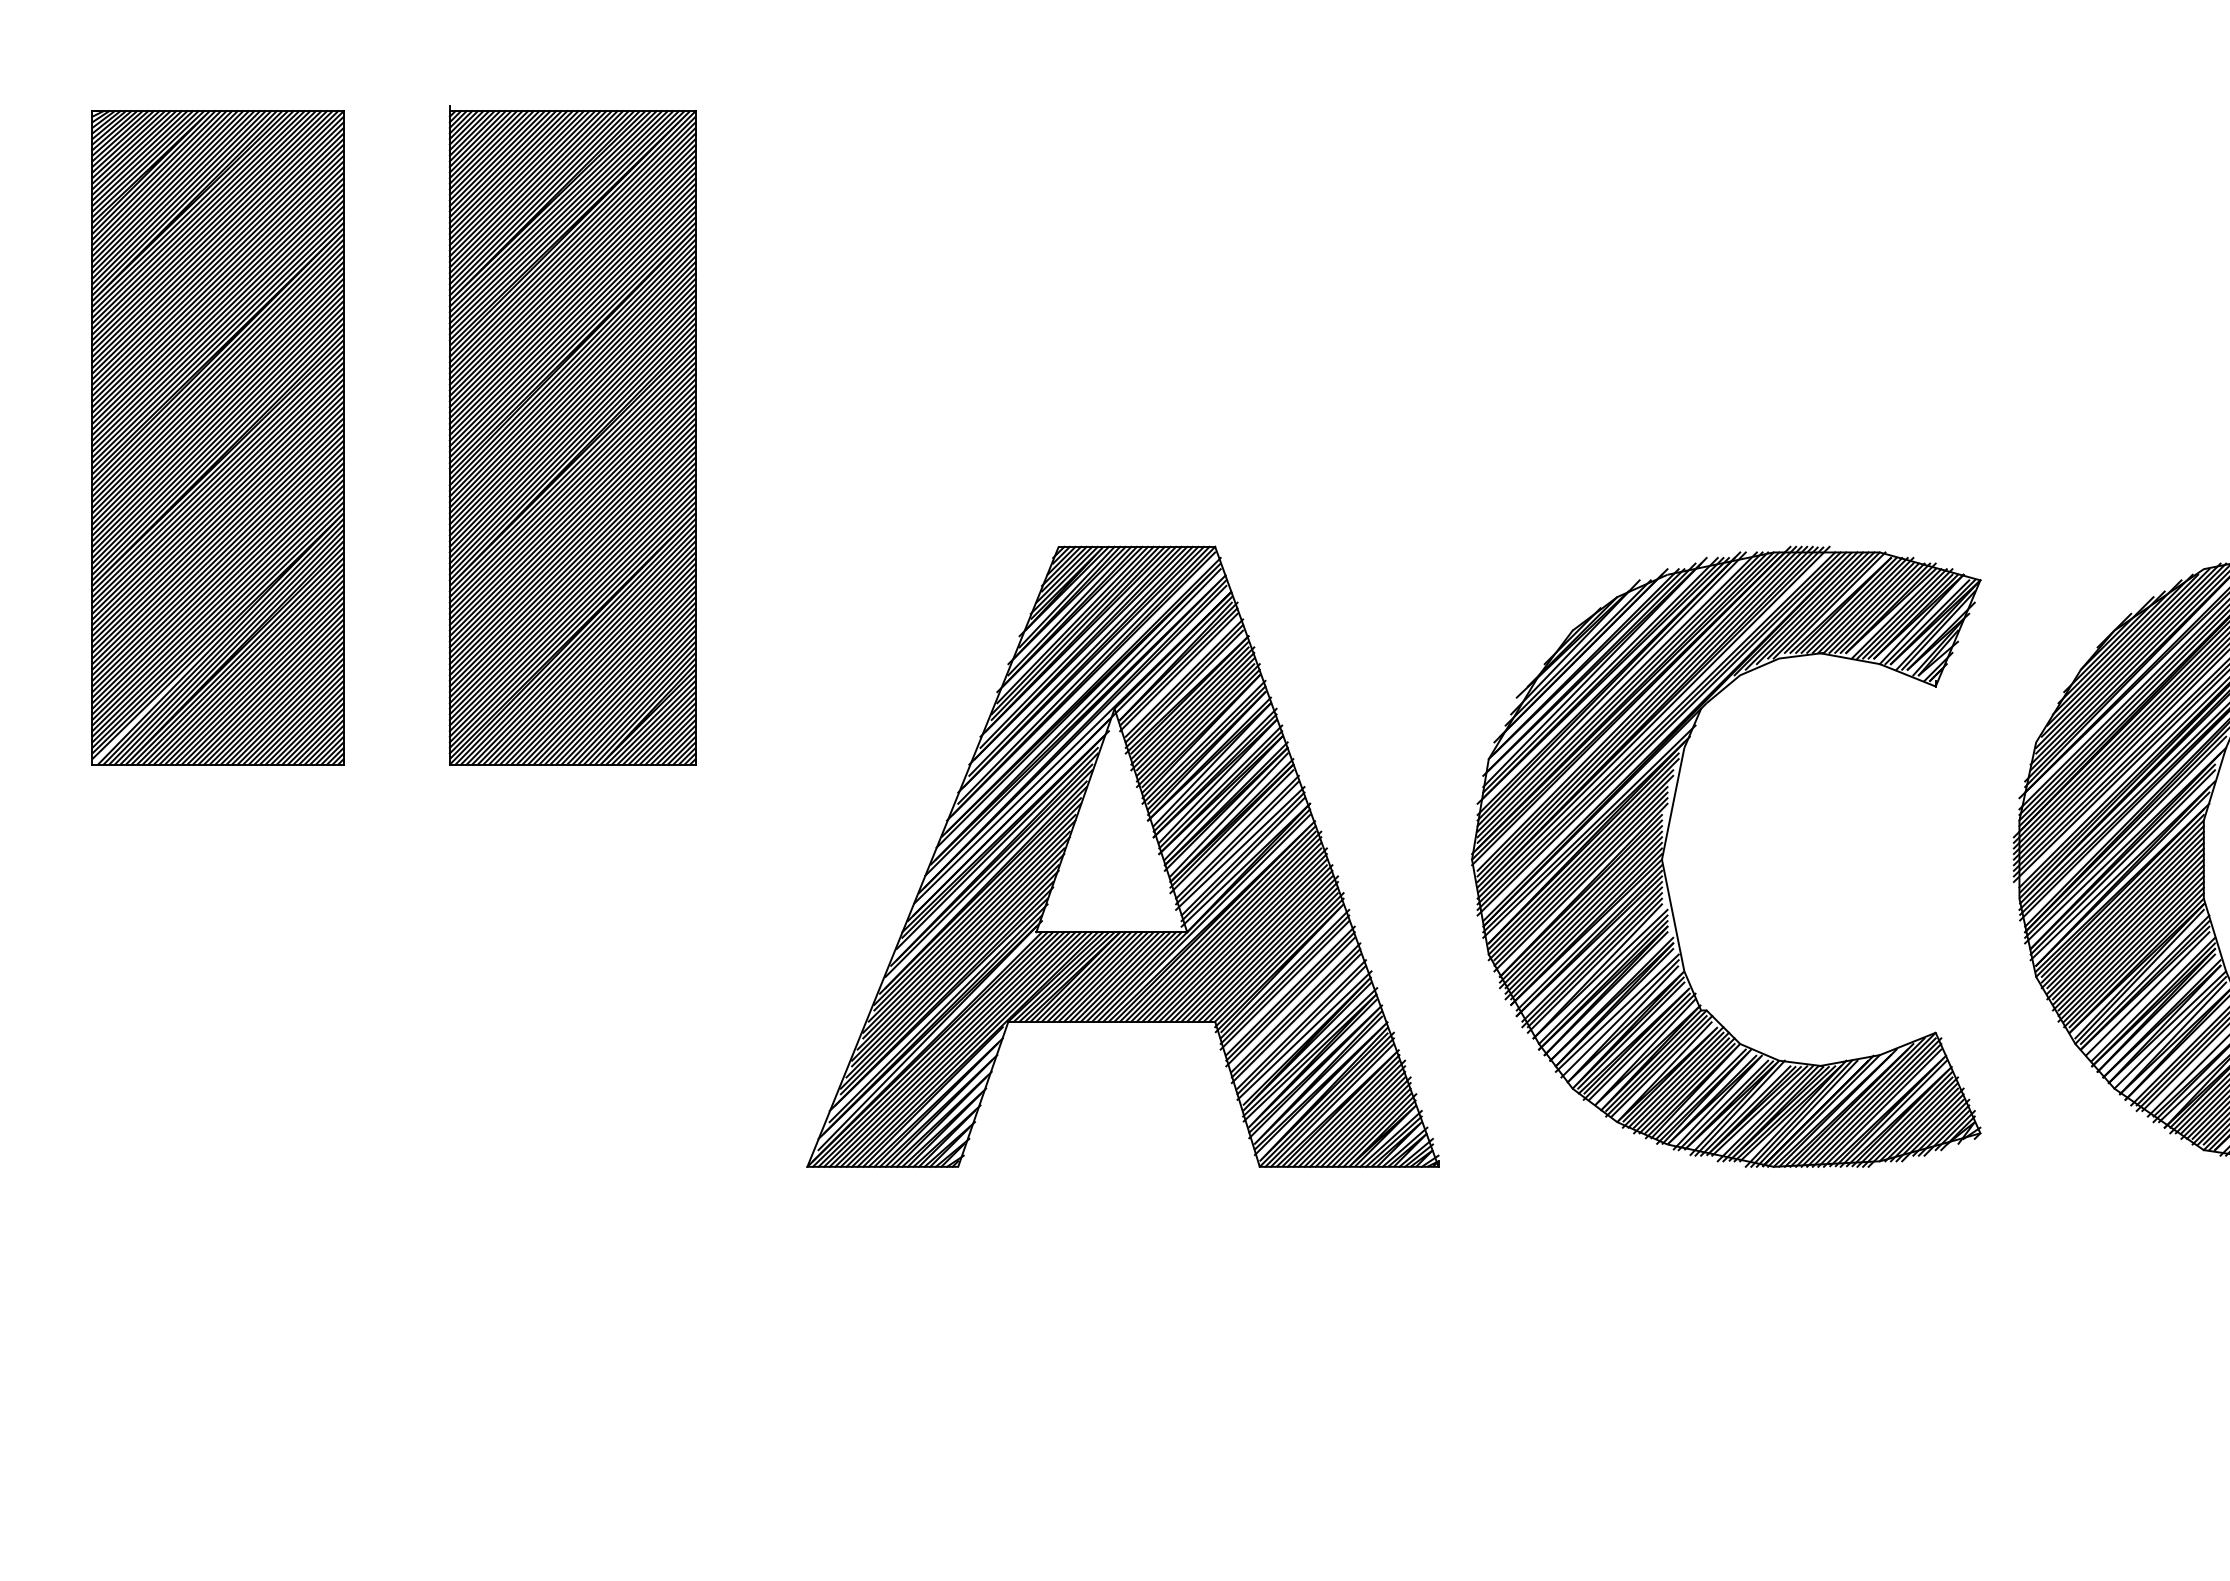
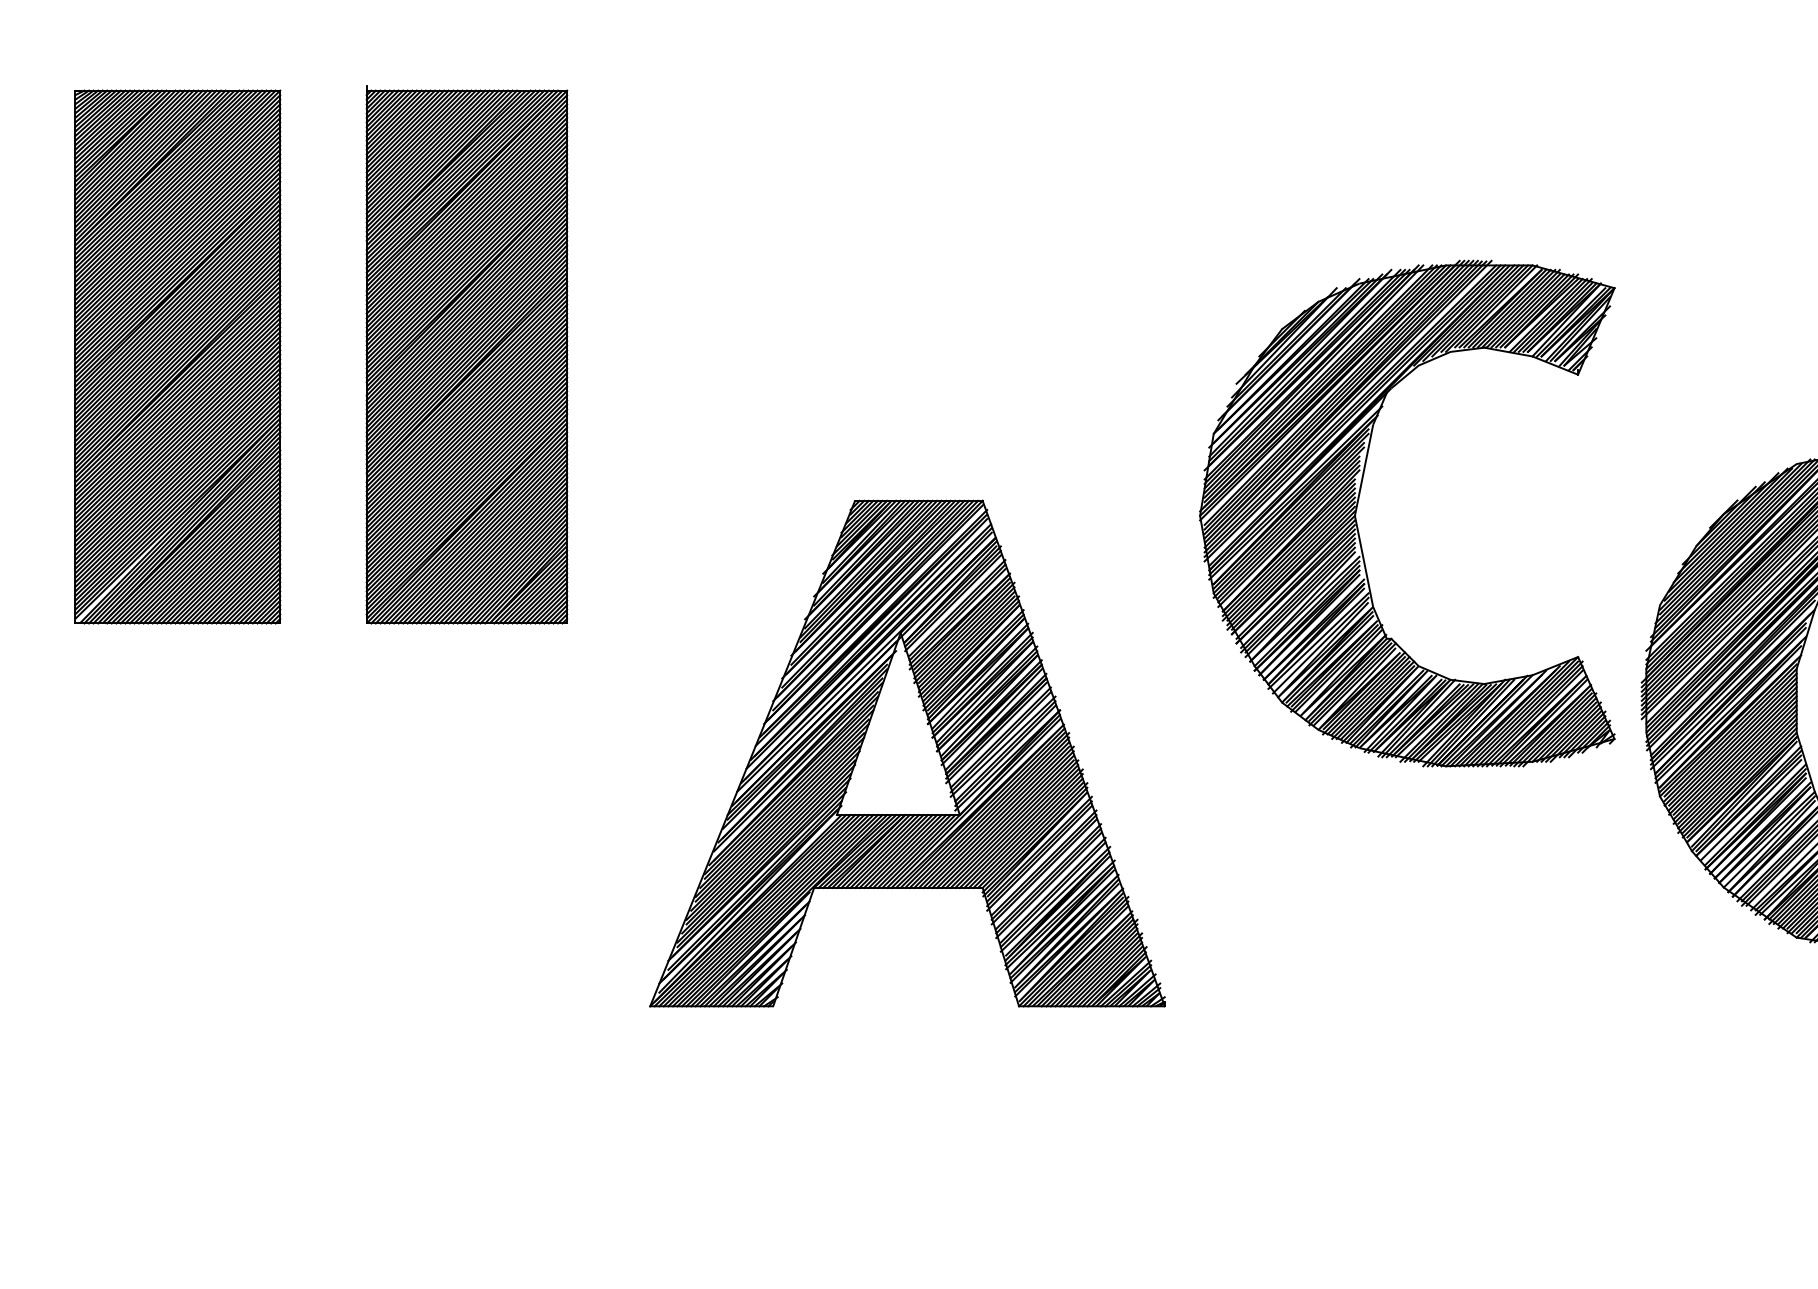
part: (1666, 845) -> (1358, 504), moved
part: (1122, 856) -> (907, 753), moved

